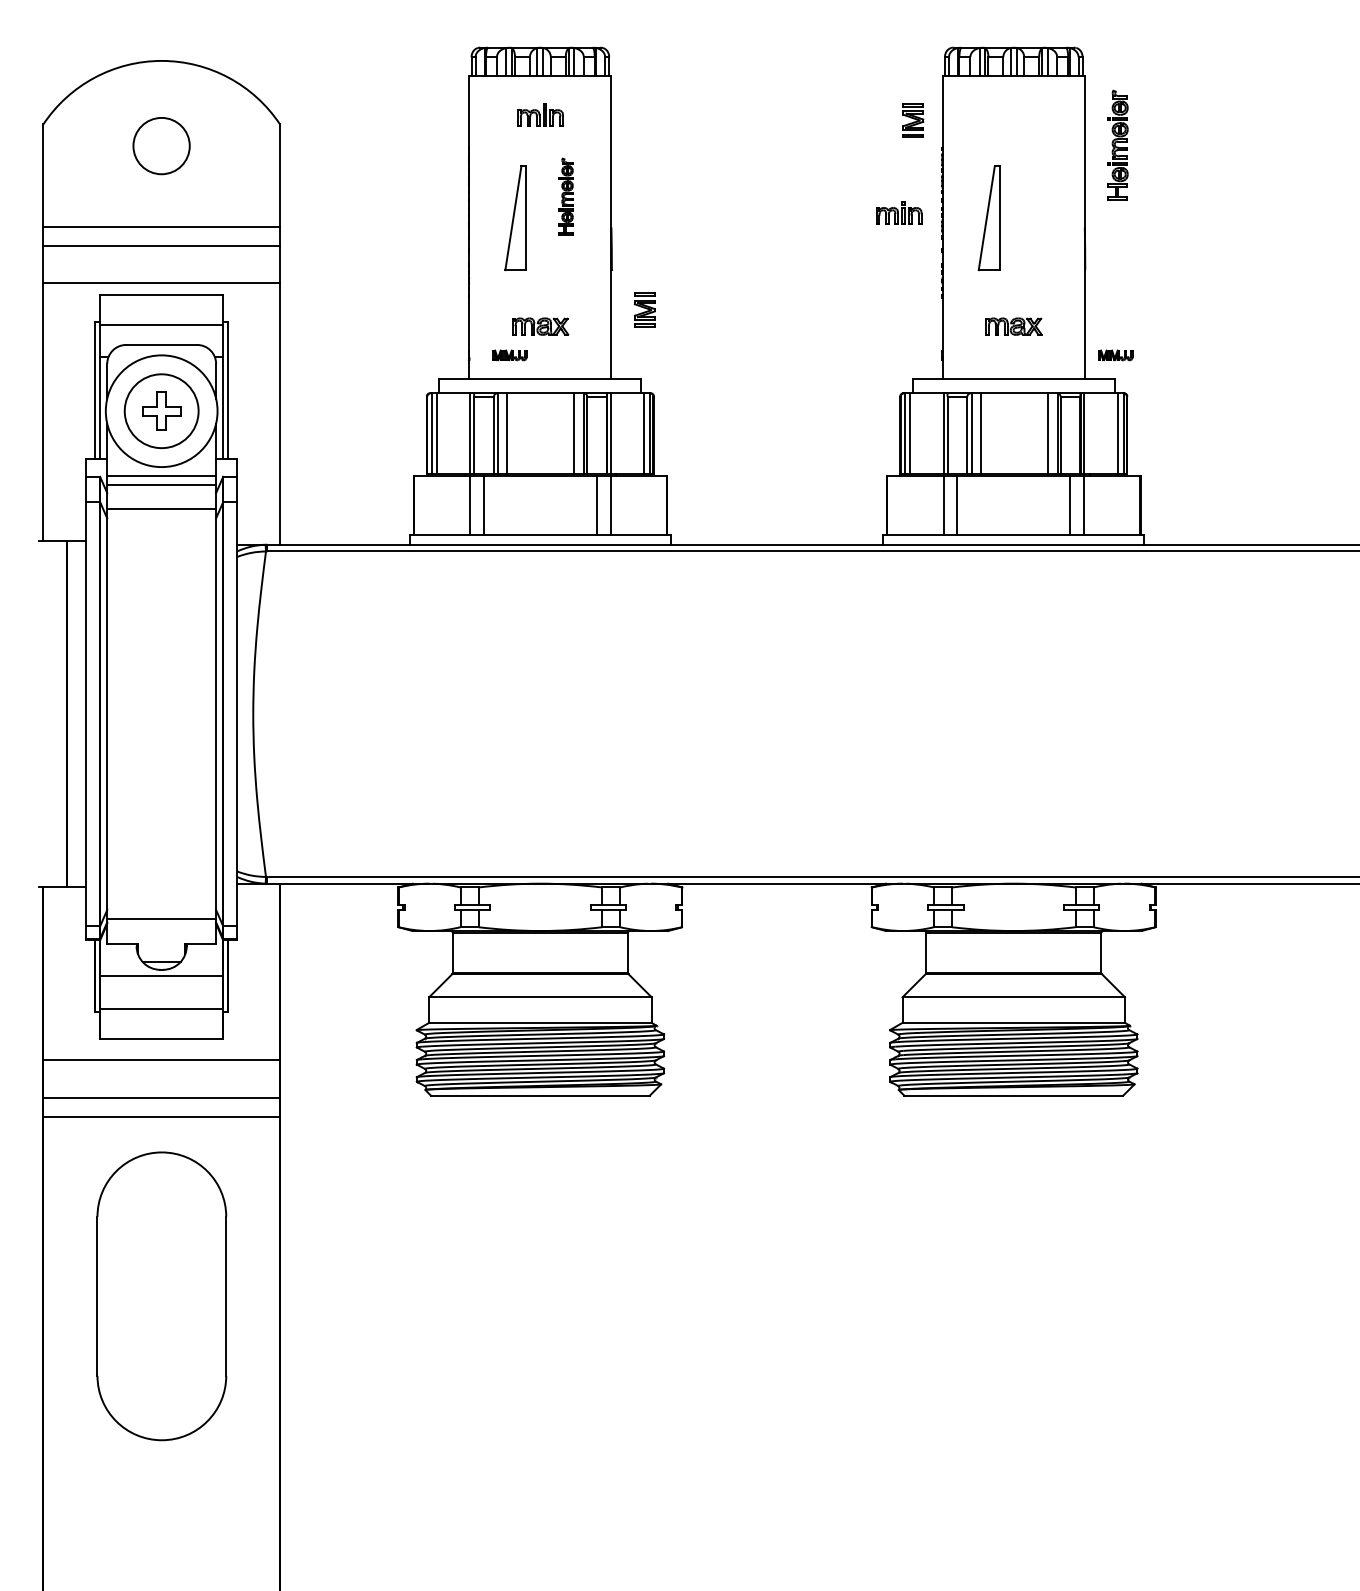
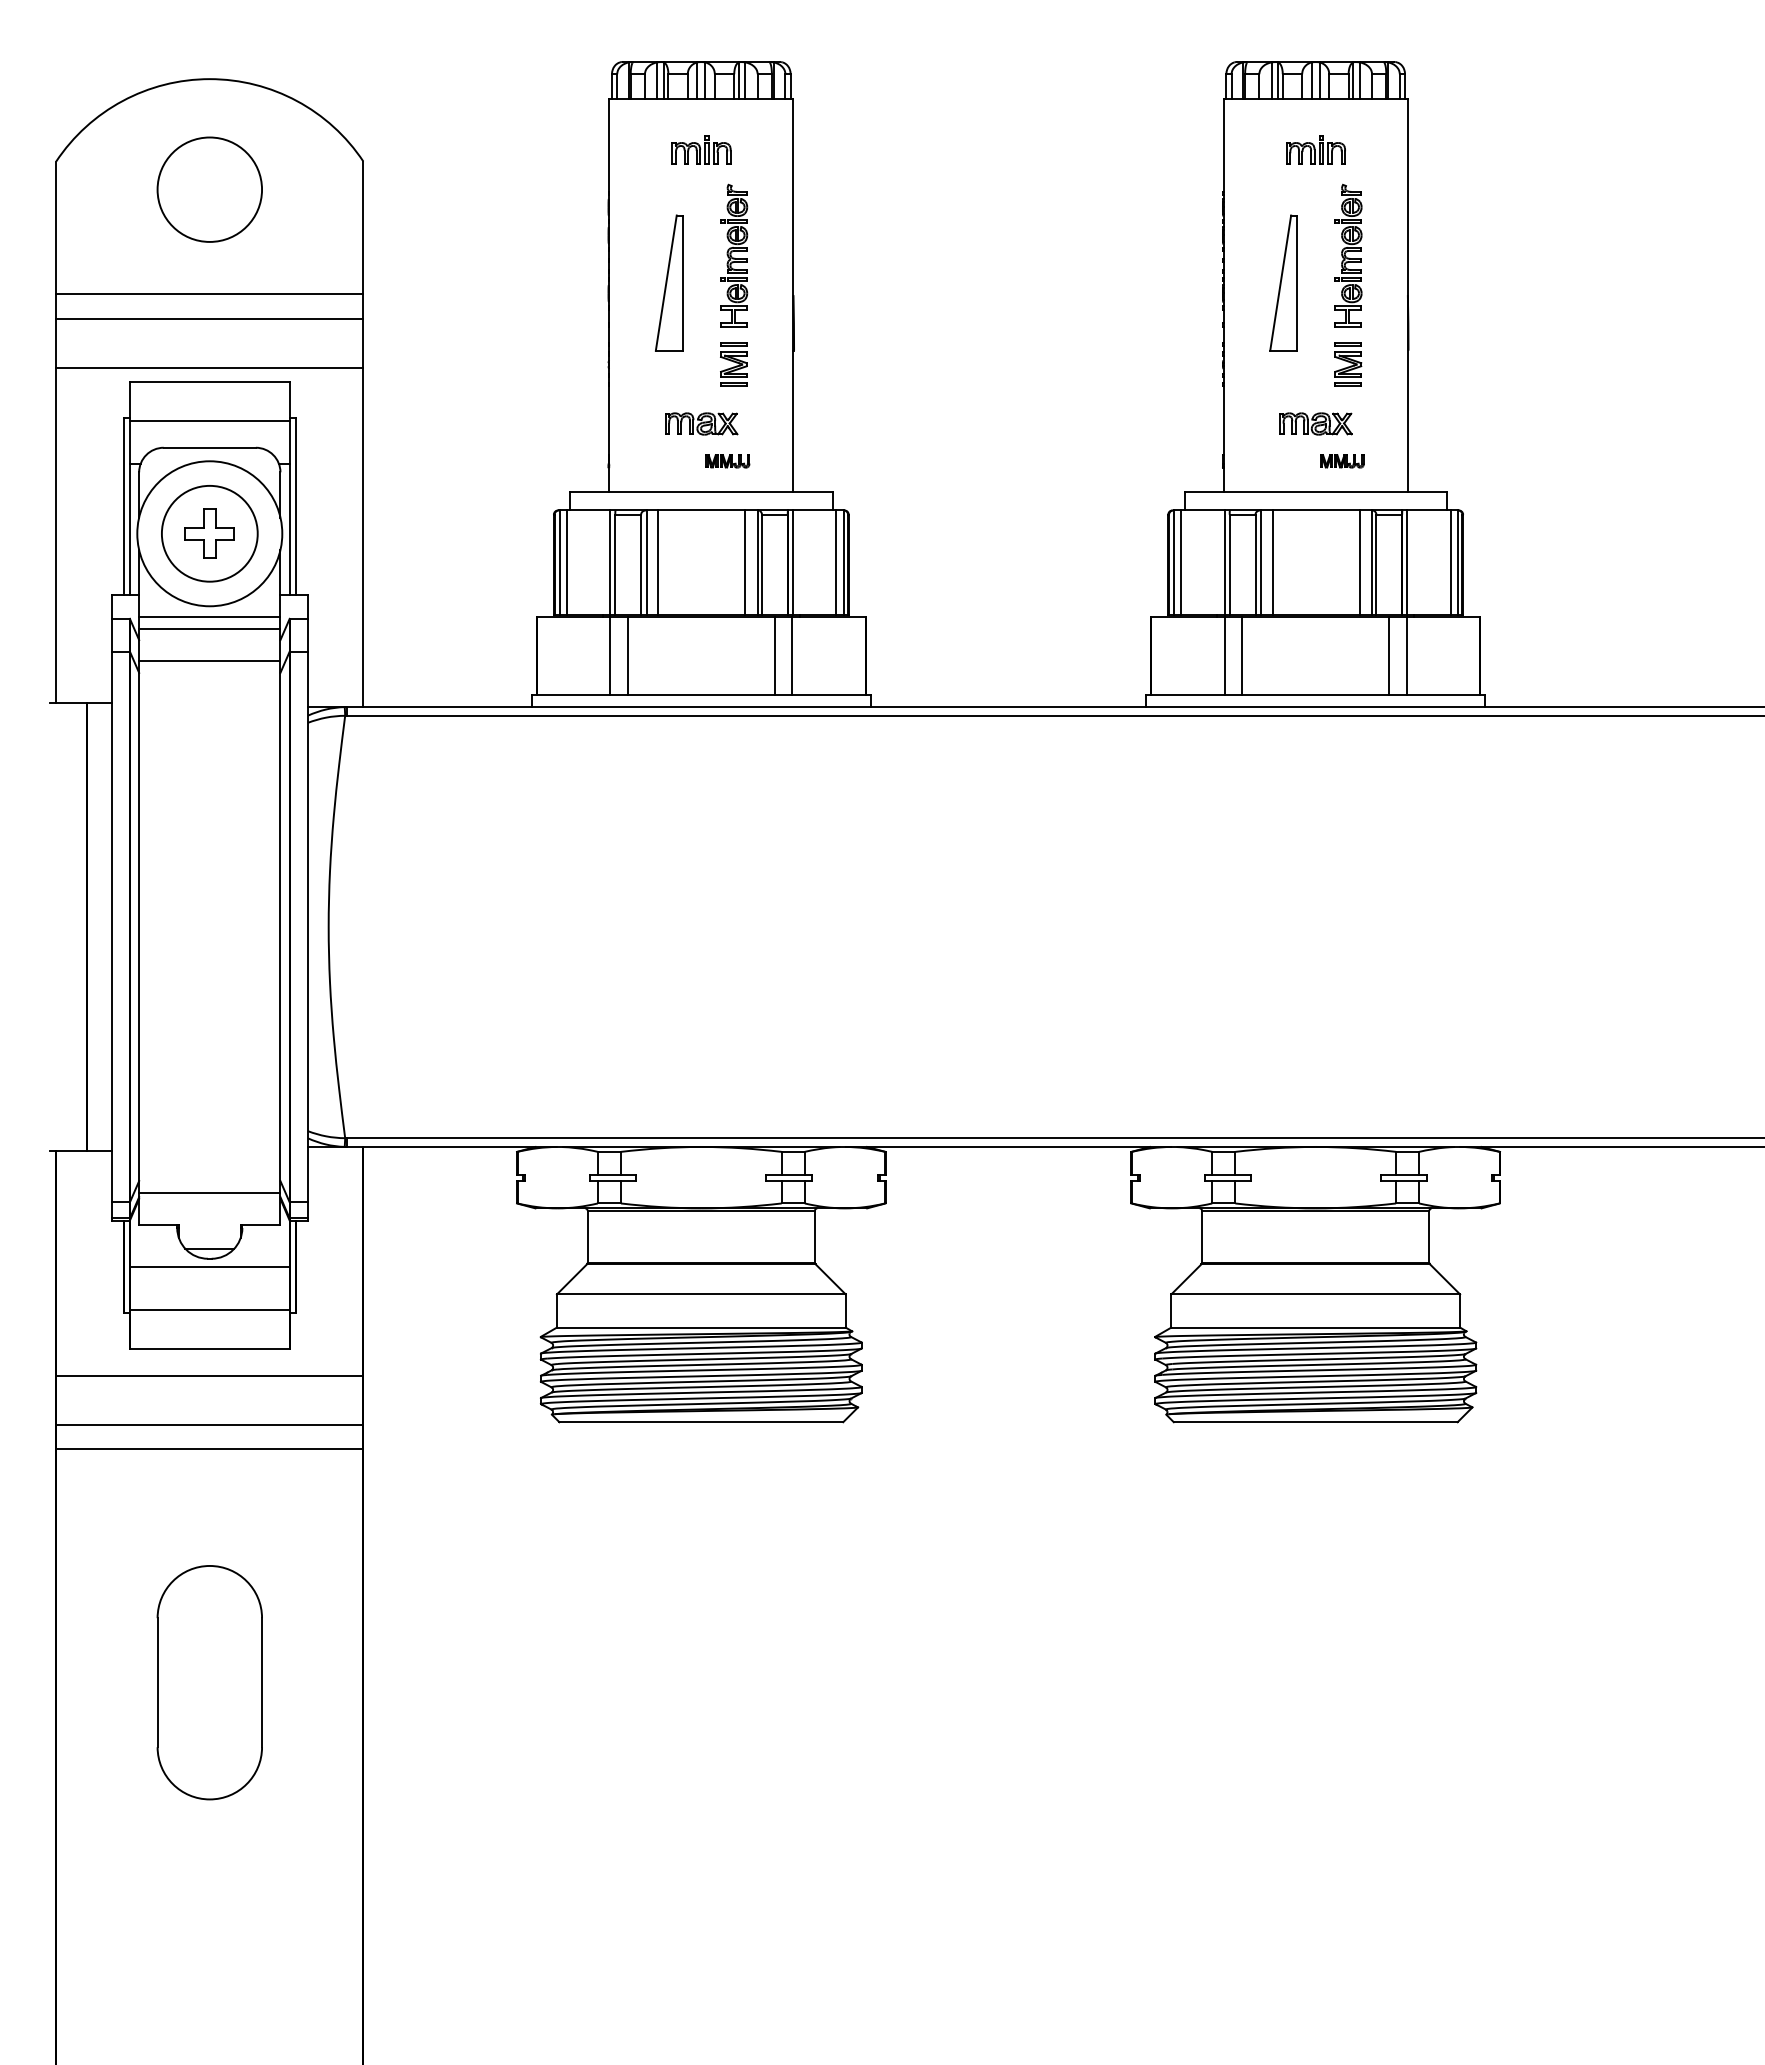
part: (913, 120) -> (1348, 364), moved
circle: (161, 145) -> (209, 189), size x1.43
part: (1117, 145) -> (1348, 255), moved
part: (565, 196) -> (734, 255), size x1.43
part: (898, 213) -> (1315, 149), moved
part: (644, 310) -> (733, 364), moved
part: (509, 355) -> (727, 461), moved
part: (1116, 355) -> (1342, 461), moved
part: (161, 1296) -> (209, 1682), size x0.62

